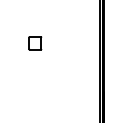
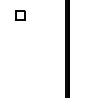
part: (35, 43) -> (20, 15), moved

